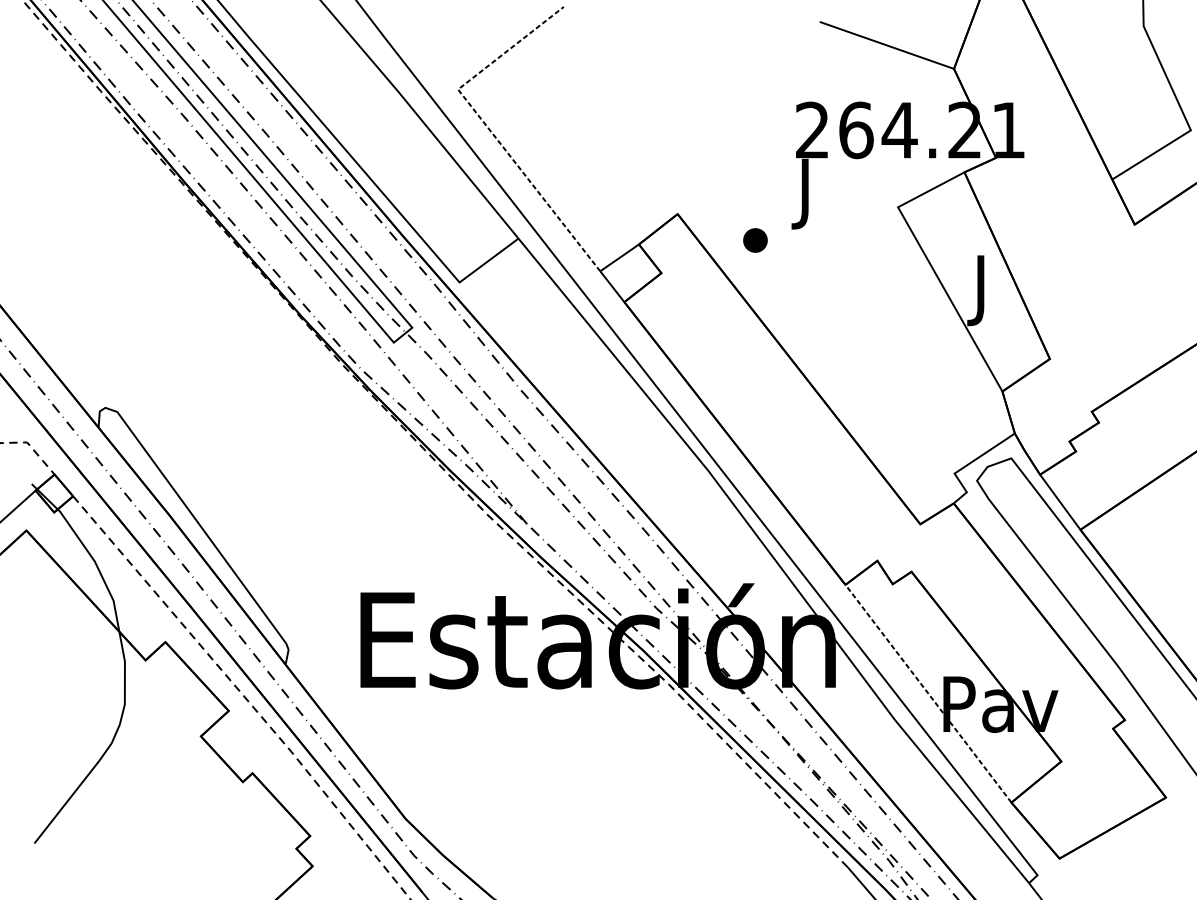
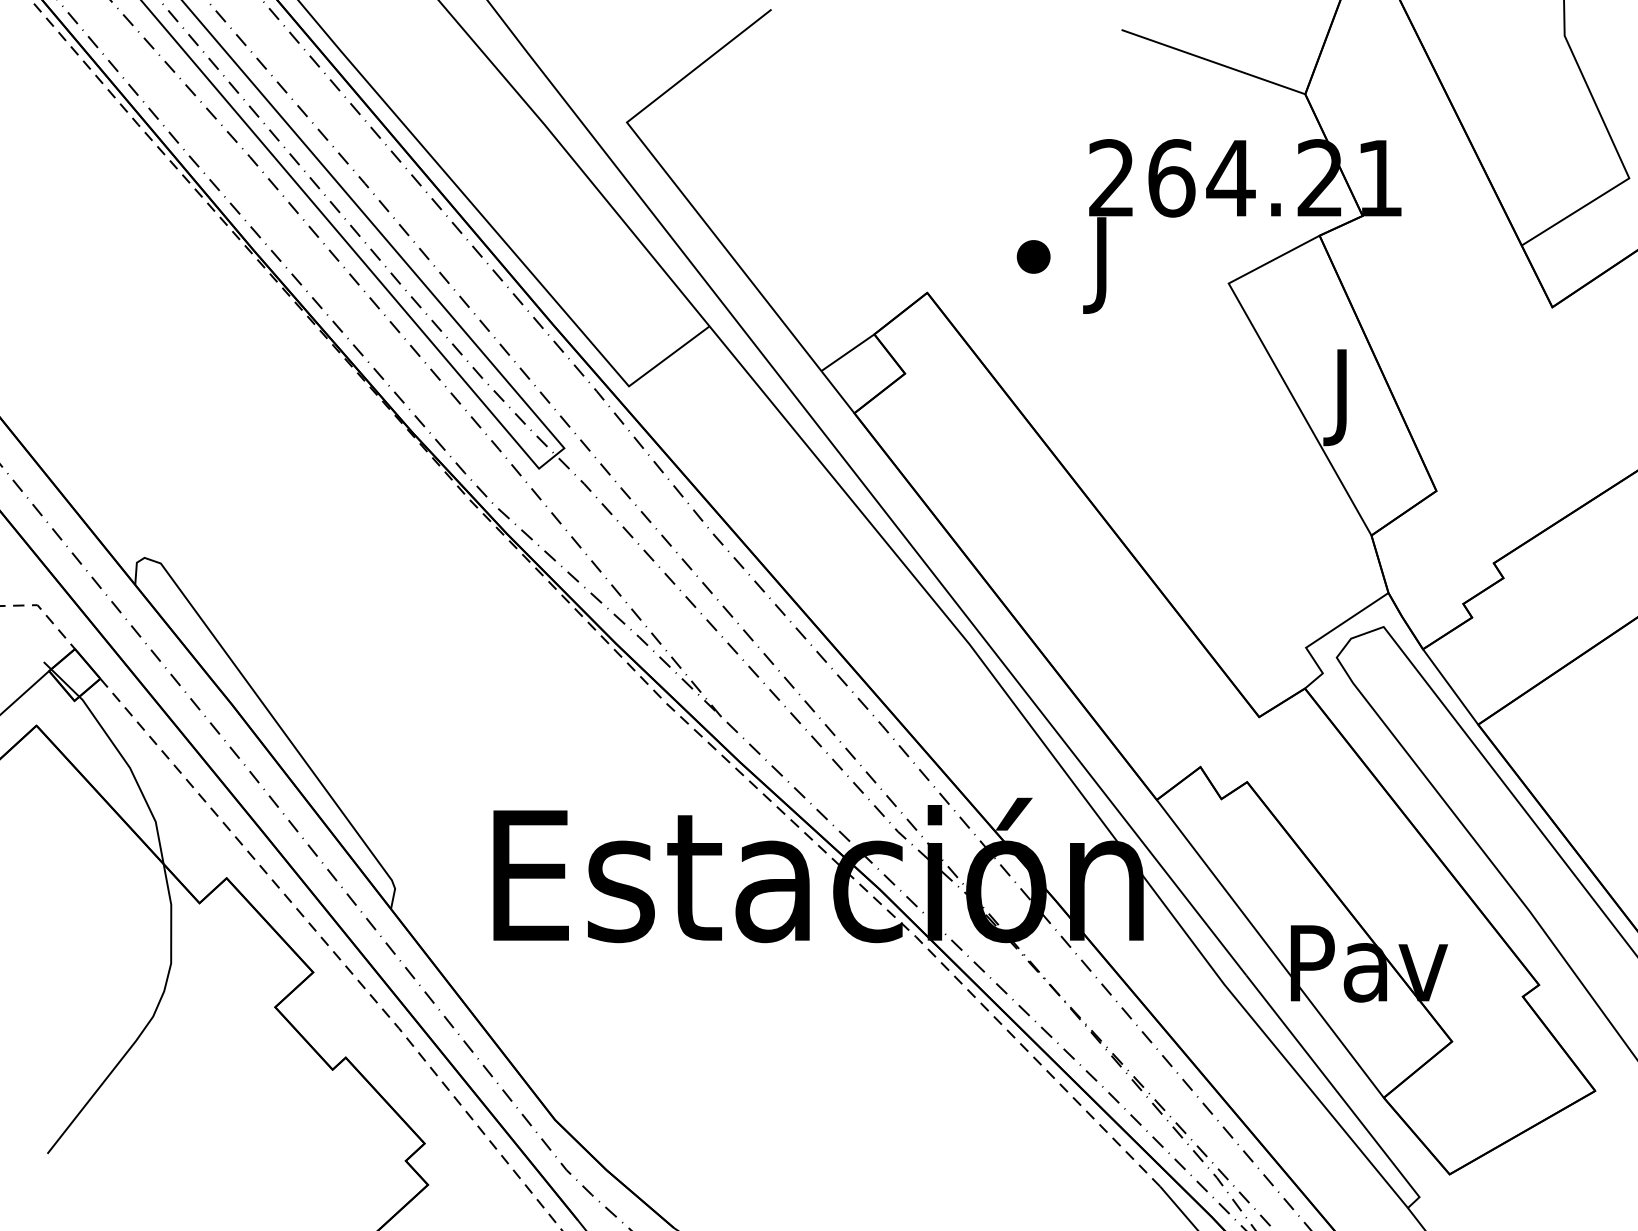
line: (487, 126) -> (666, 173), dashed -> solid
part: (755, 240) -> (1033, 256), moved
line: (928, 693) -> (1270, 948), dashed -> solid

